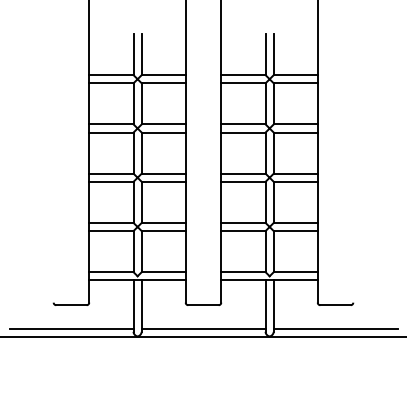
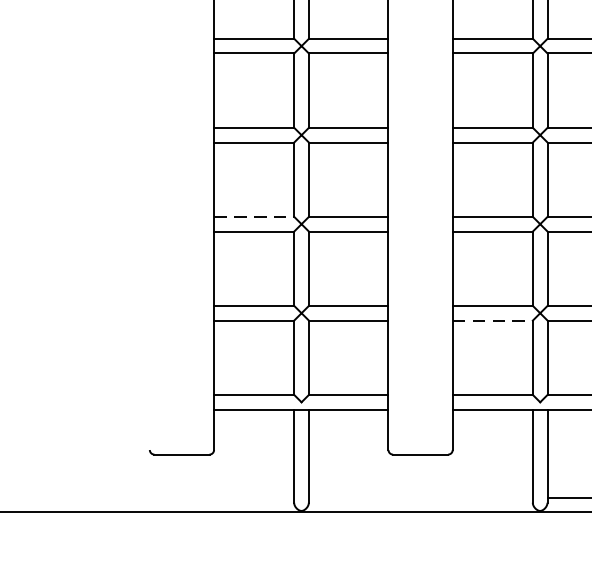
line: (111, 173) -> (254, 216), solid -> dashed
line: (243, 231) -> (492, 321), solid -> dashed
line: (71, 329) -> (182, 498), removed
line: (203, 329) -> (420, 498), removed

